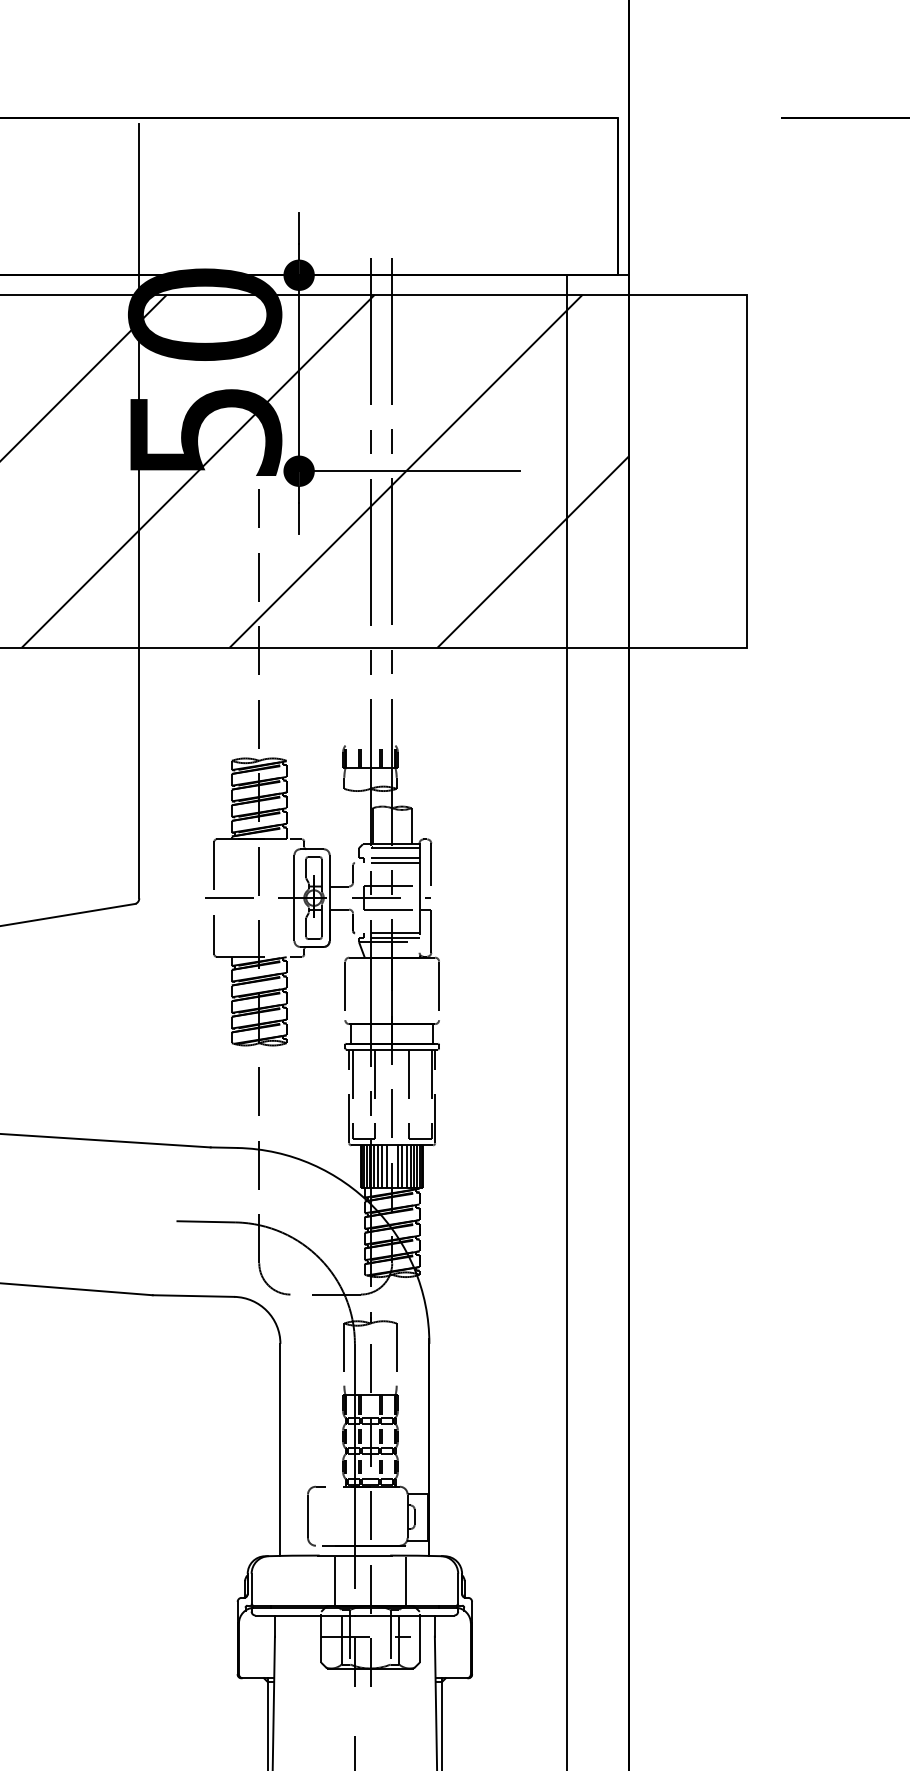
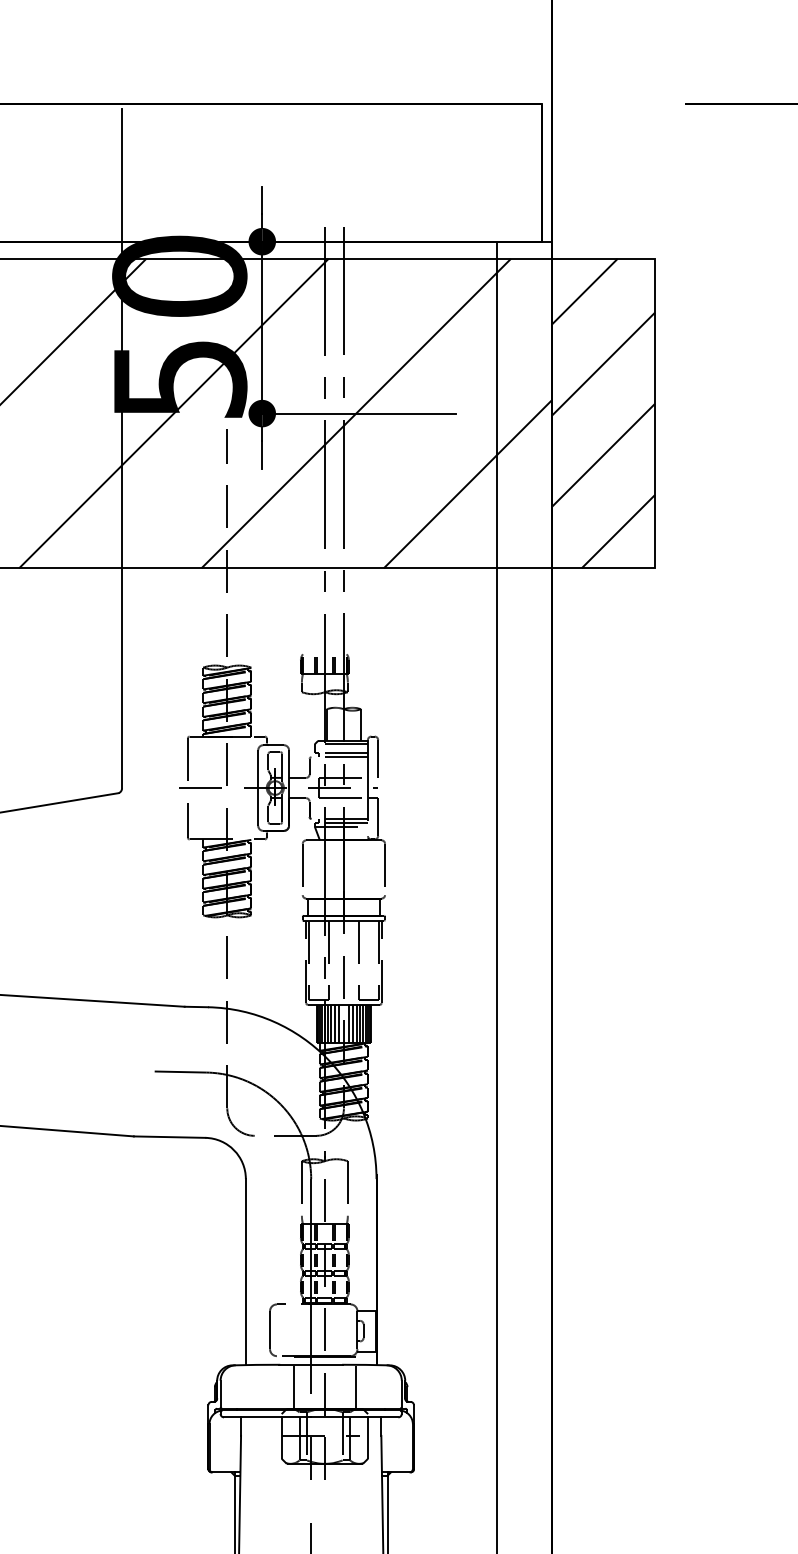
hatch: (687, 470) -> (602, 412), added

